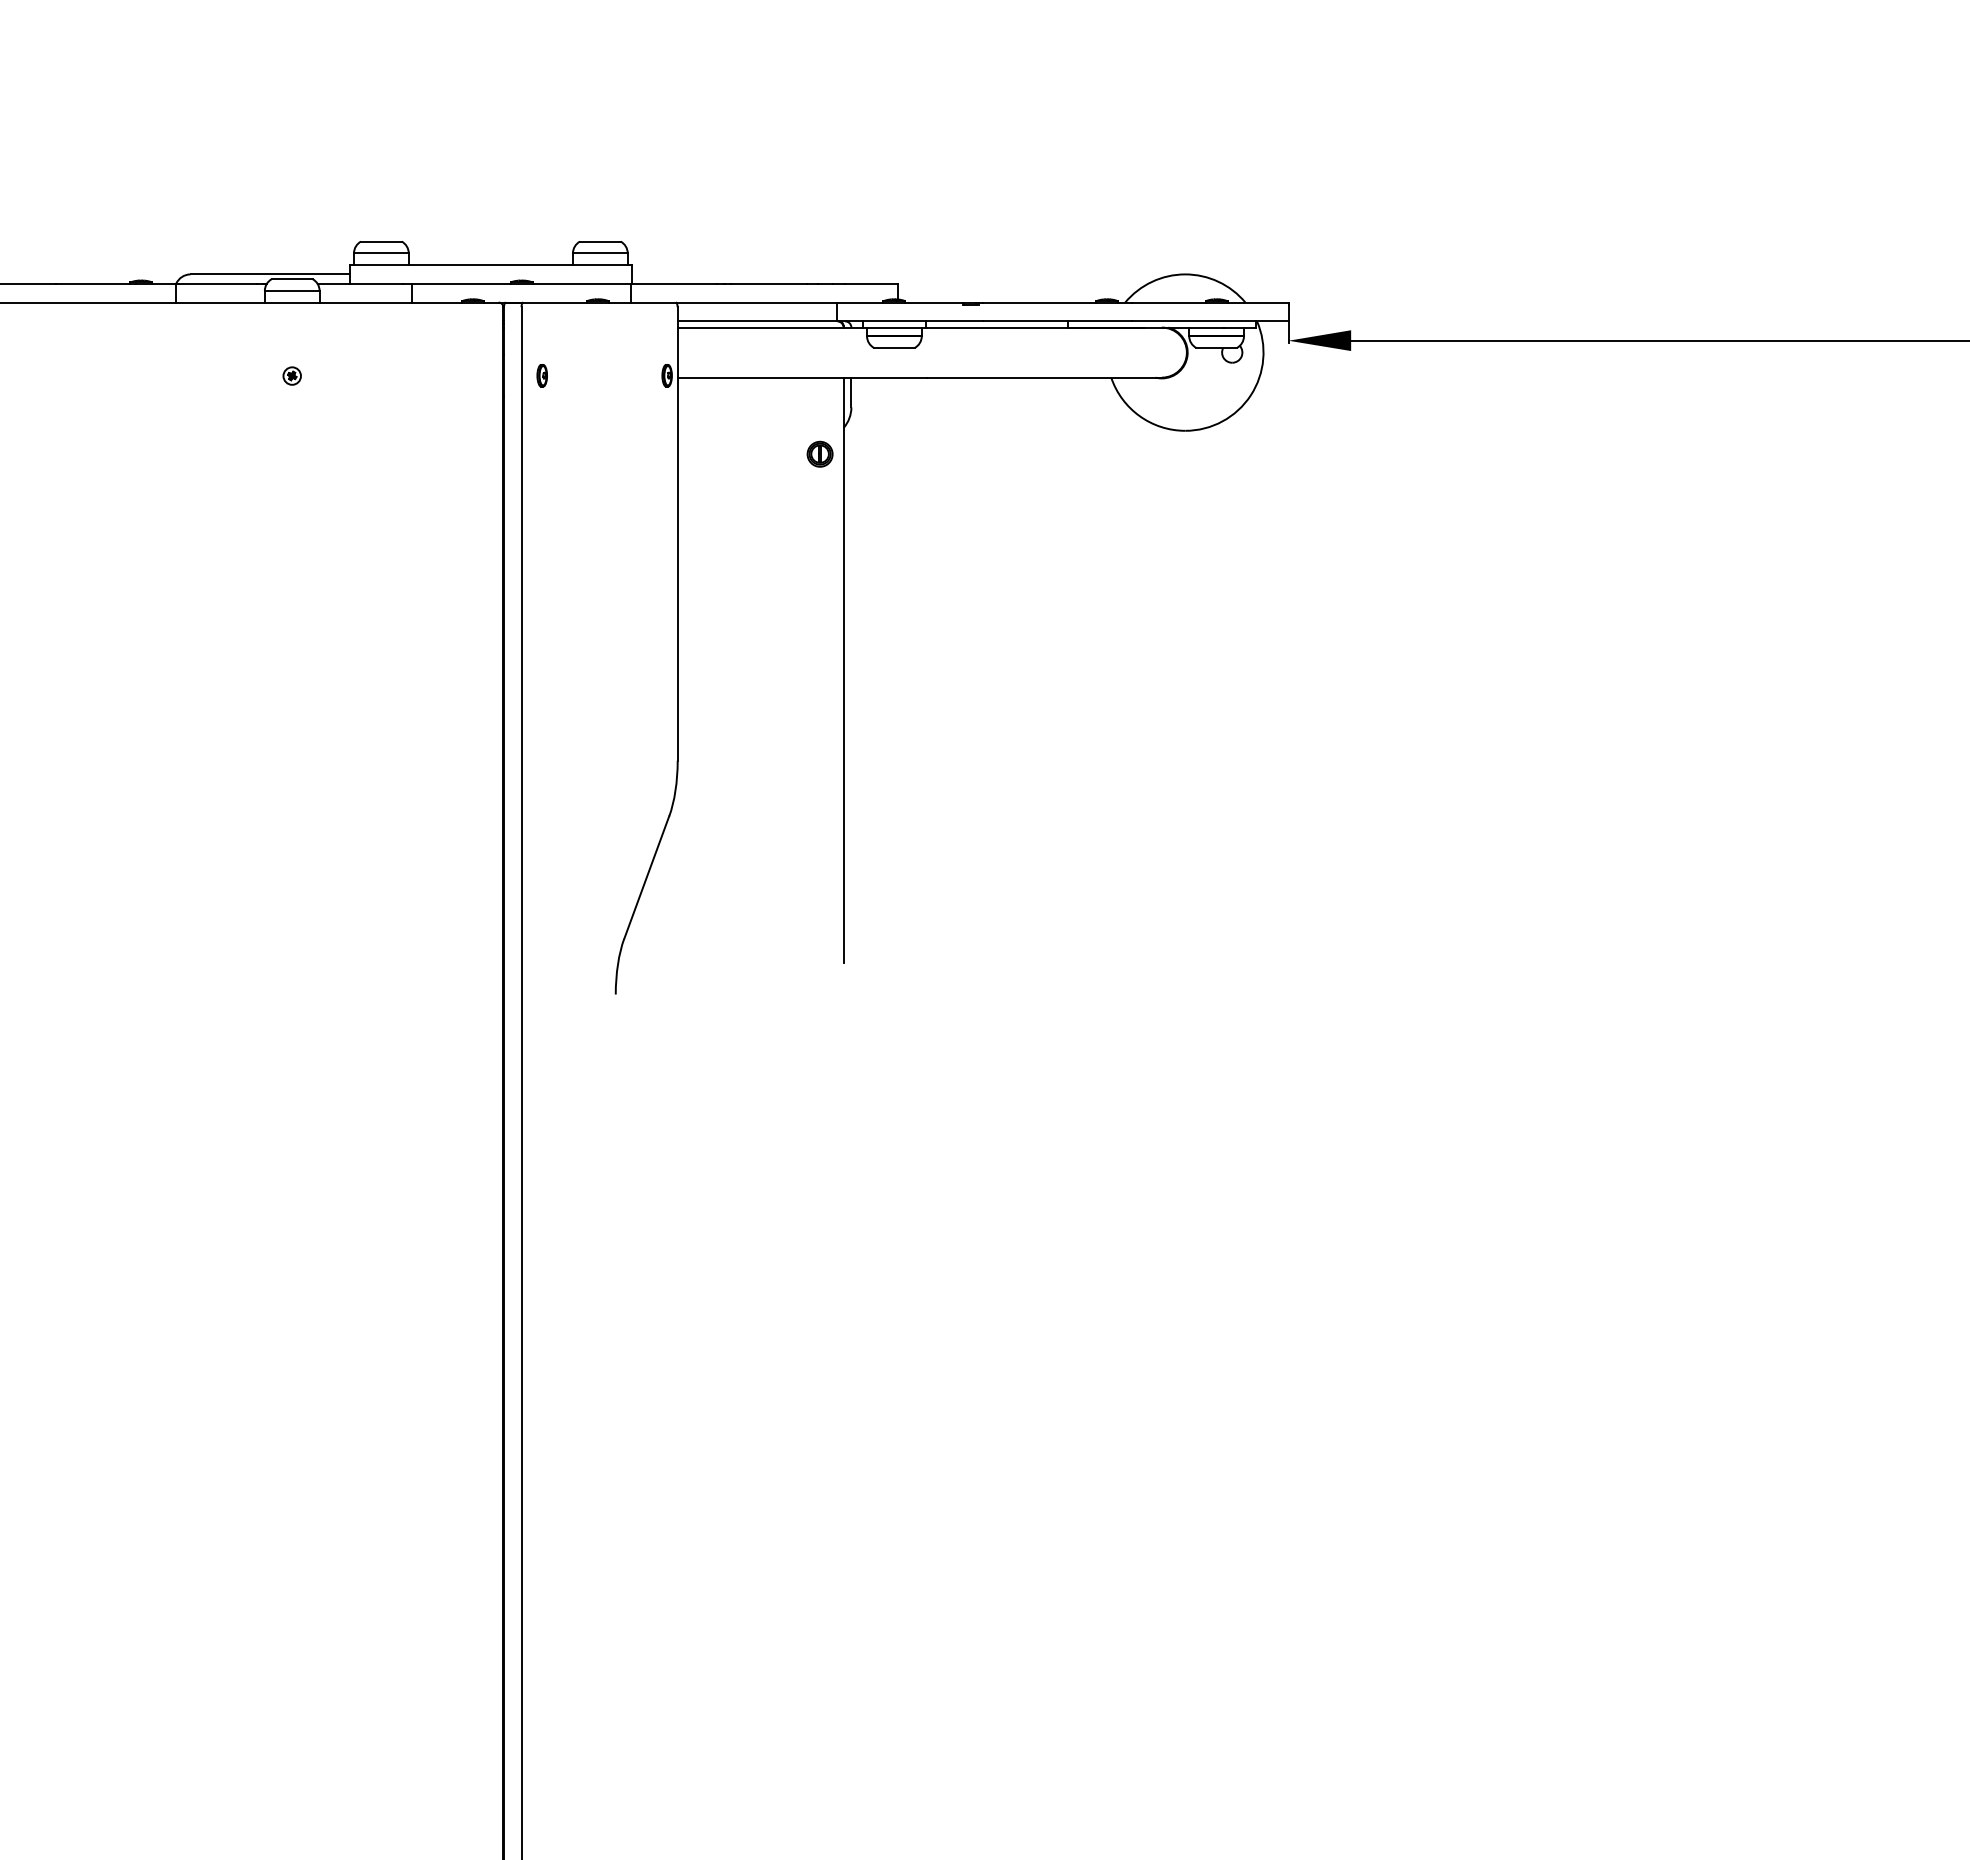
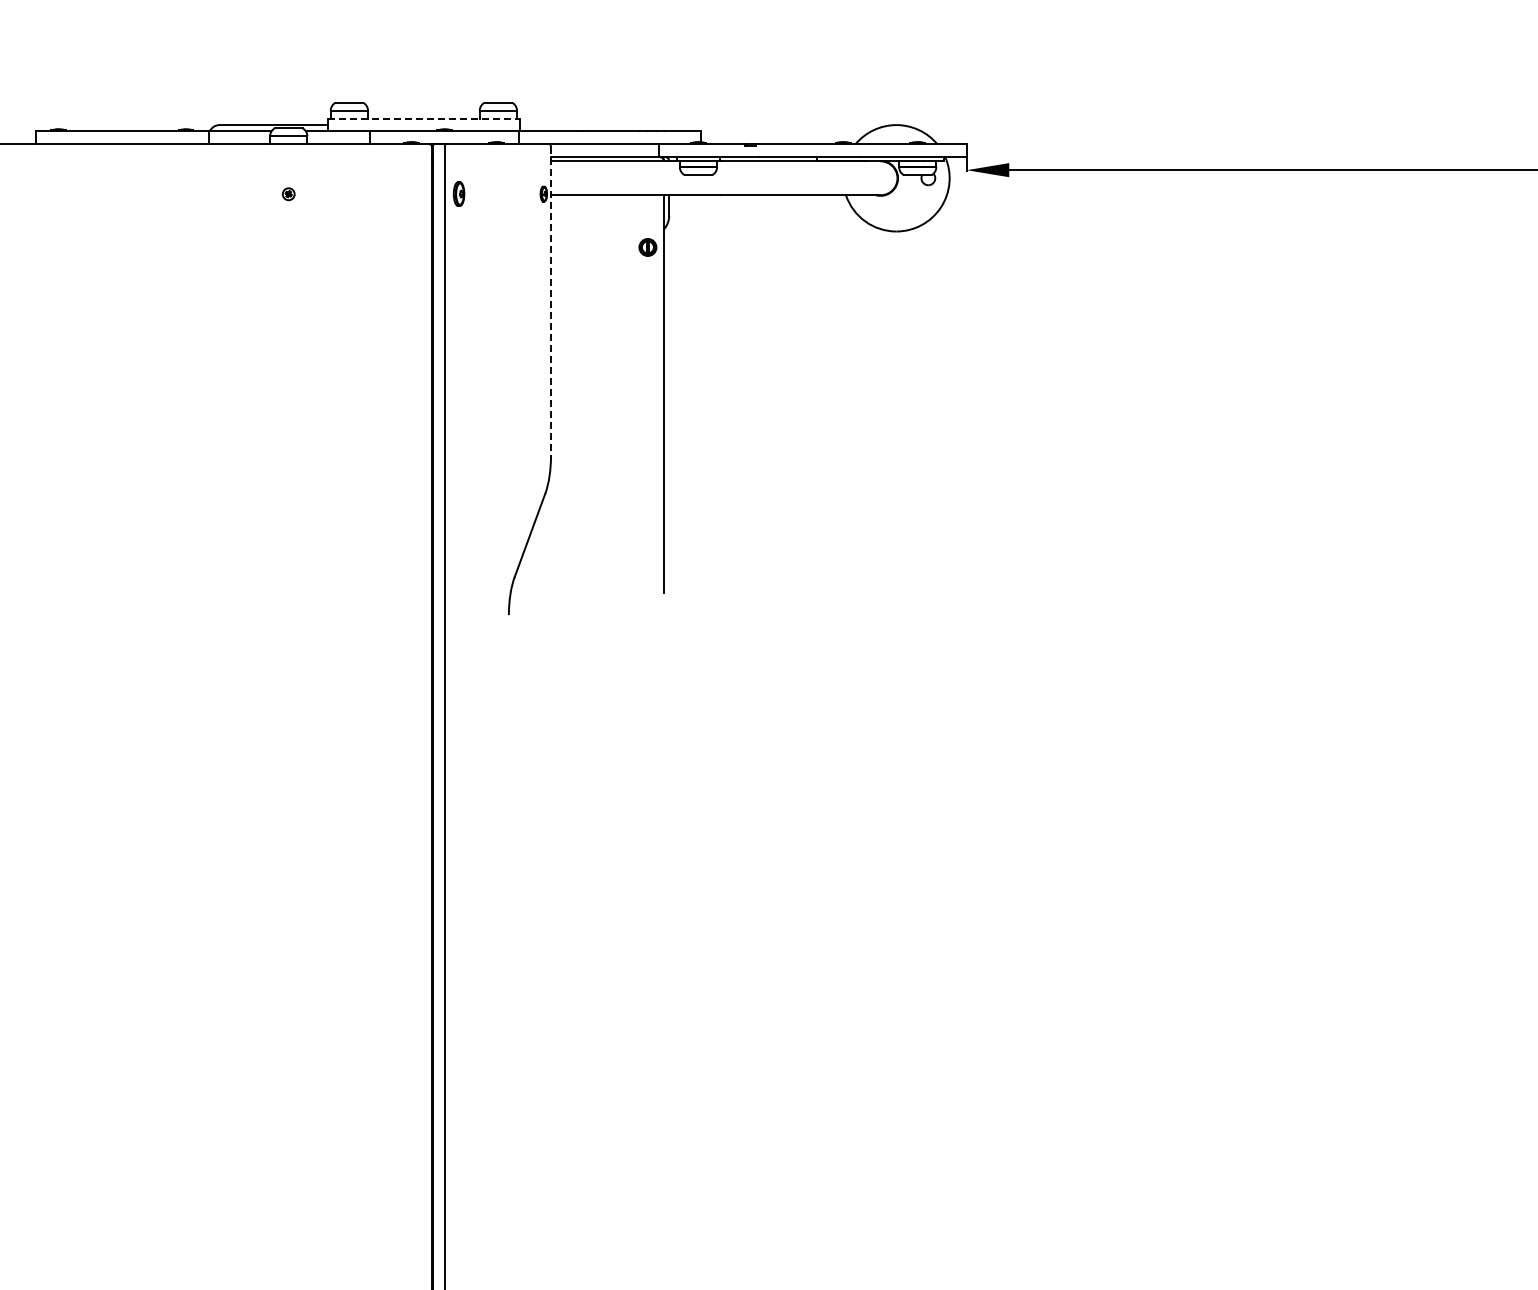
line: (490, 264) -> (423, 118), solid -> dashed
part: (541, 374) -> (458, 193), size x1.6
line: (676, 535) -> (550, 302), solid -> dashed

